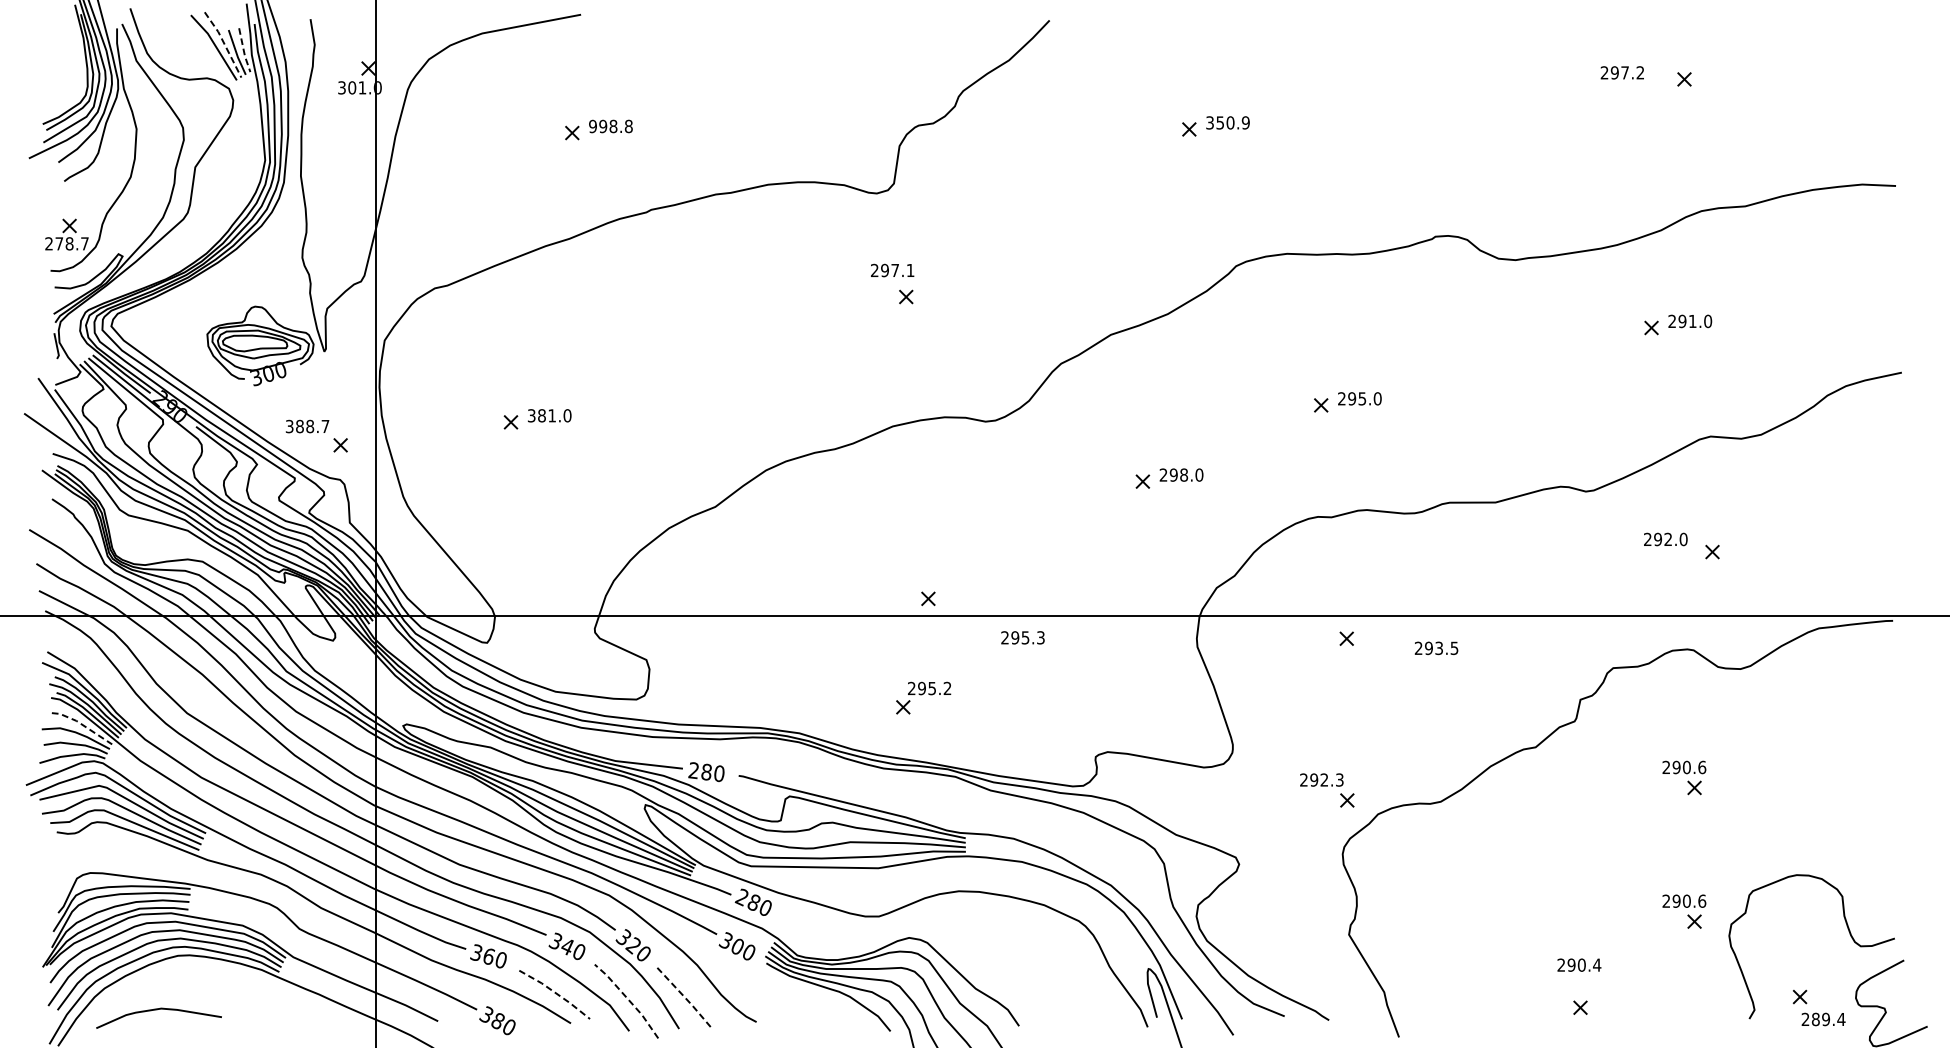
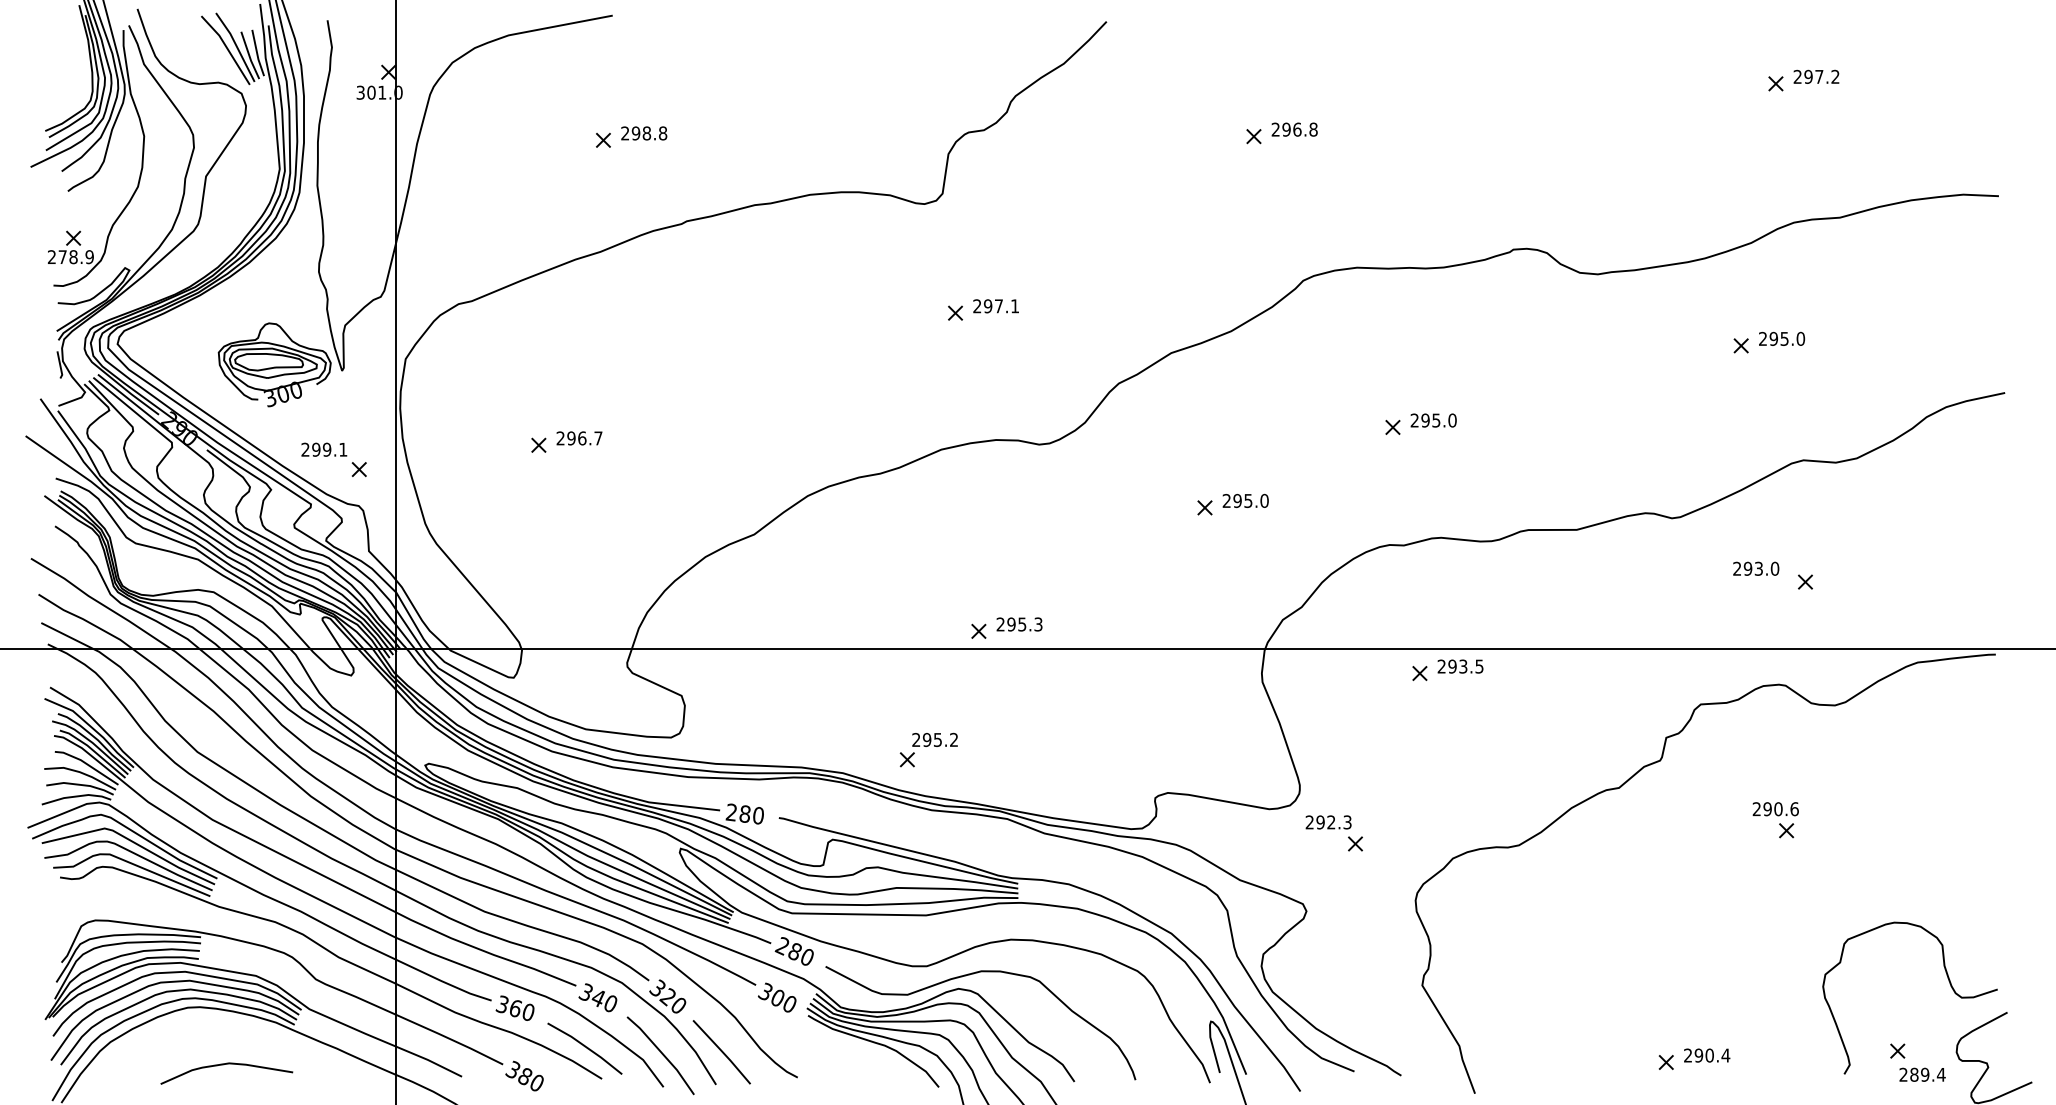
line: (224, 43) -> (236, 45), dashed -> solid
line: (244, 50) -> (257, 53), dashed -> solid
text: (1622, 72) -> (1816, 76), moved
text: (1227, 122) -> (1294, 129), 350.9 -> 296.8
text: (593, 126) -> (625, 133), 998.8 -> 298.8
text: (84, 244) -> (89, 257), 278.7 -> 278.9
text: (891, 270) -> (995, 306), moved
text: (1692, 320) -> (1784, 338), 291.0 -> 295.0
text: (549, 415) -> (579, 438), 381.0 -> 296.7
text: (307, 426) -> (324, 449), 388.7 -> 299.1
text: (1184, 474) -> (1248, 500), 298.0 -> 295.0
text: (1667, 539) -> (1758, 568), 292.0 -> 293.0
text: (1022, 637) -> (1019, 624), moved
text: (1436, 648) -> (1460, 666), moved
part: (923, 697) -> (928, 749), moved
line: (82, 725) -> (87, 764), dashed -> solid
part: (1326, 790) -> (1333, 833), moved
part: (1684, 911) -> (1775, 961), removed
curve: (916, 926) -> (966, 976), added
text: (1579, 965) -> (1707, 1055), moved
line: (556, 993) -> (586, 1047), dashed -> solid
line: (685, 998) -> (722, 1052), dashed -> solid
line: (628, 999) -> (662, 1053), dashed -> solid
curve: (155, 1010) -> (223, 1065), moved

